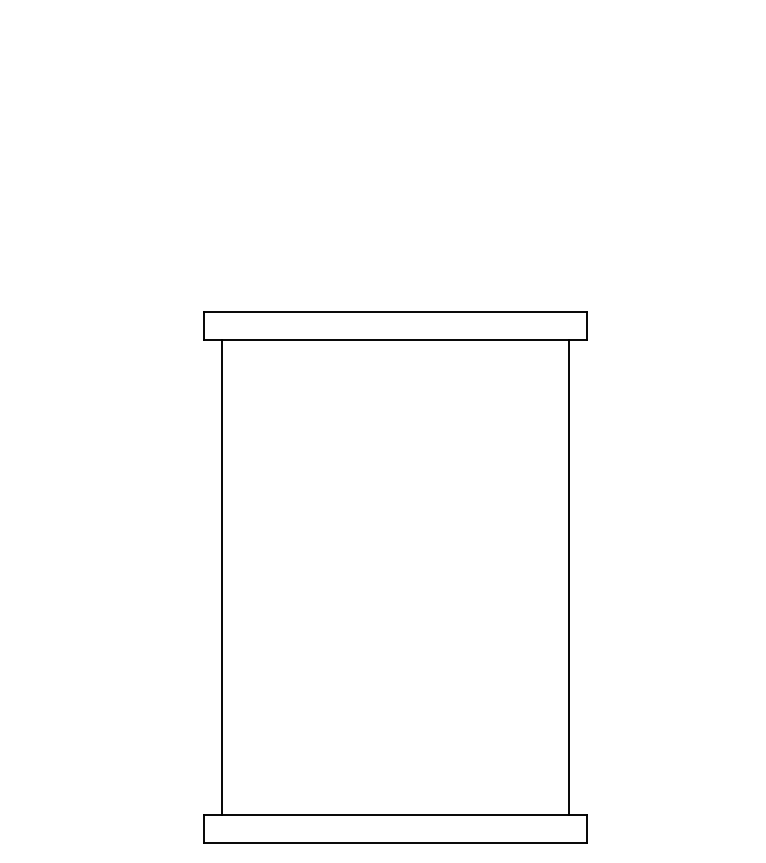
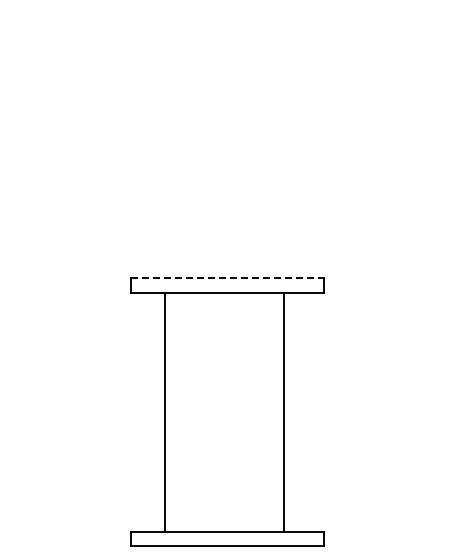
line: (395, 311) -> (227, 278), solid -> dashed
line: (222, 576) -> (165, 411), moved
line: (568, 576) -> (283, 411), moved

